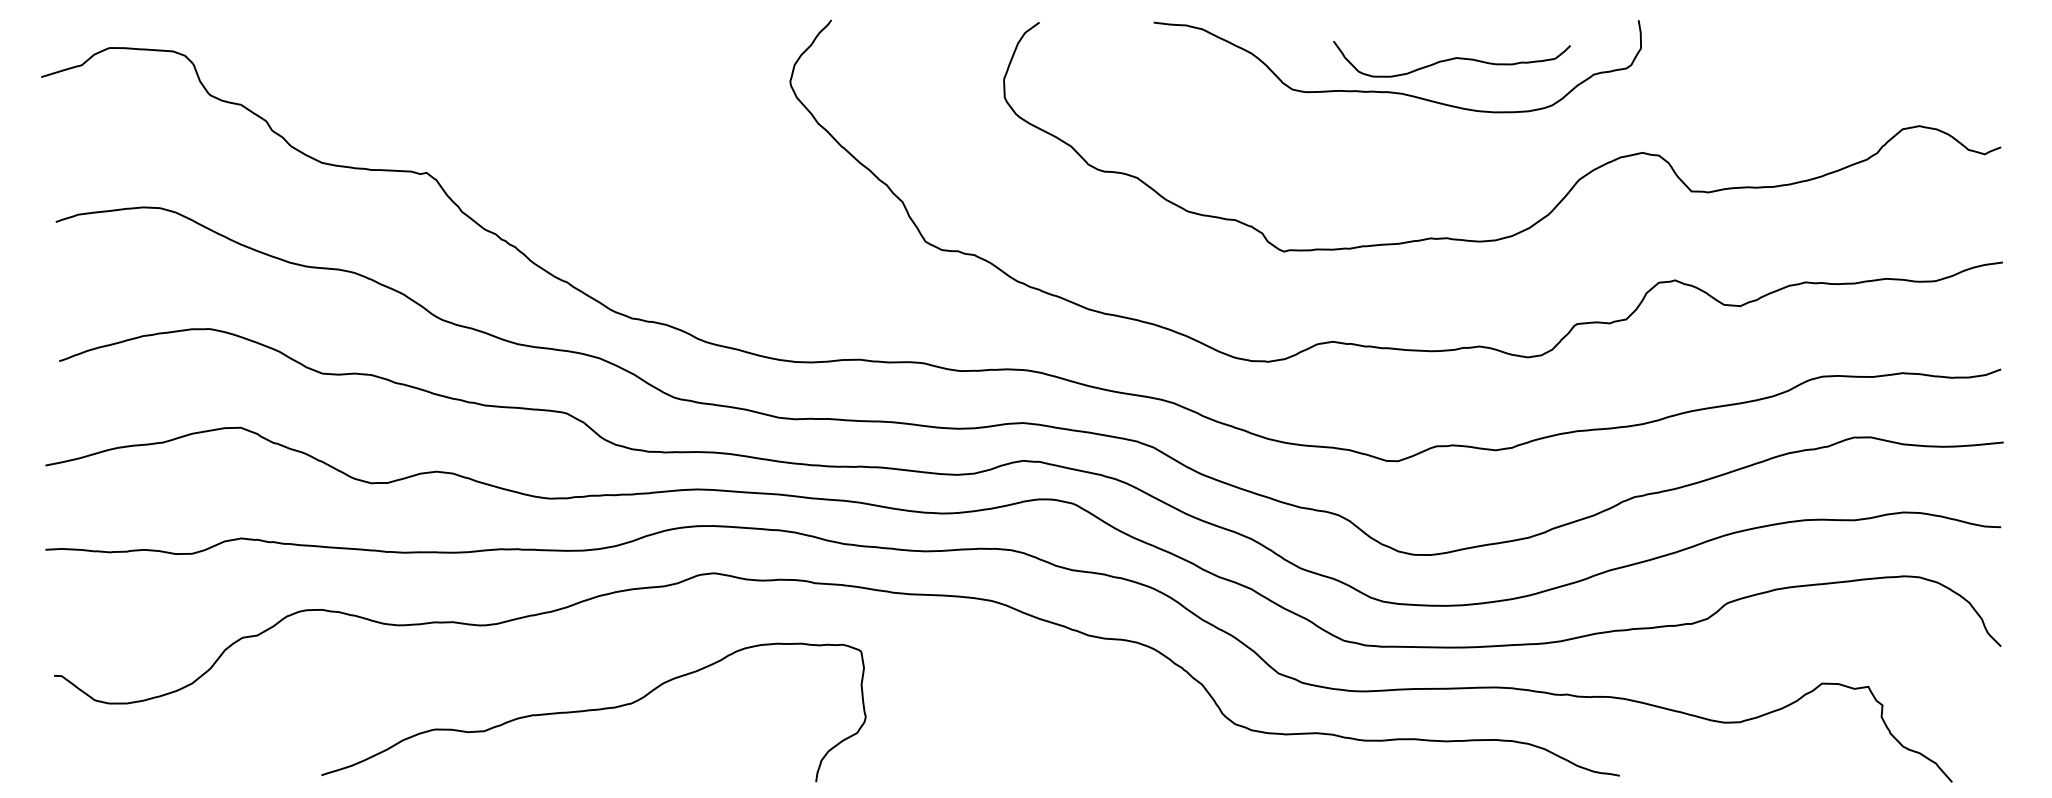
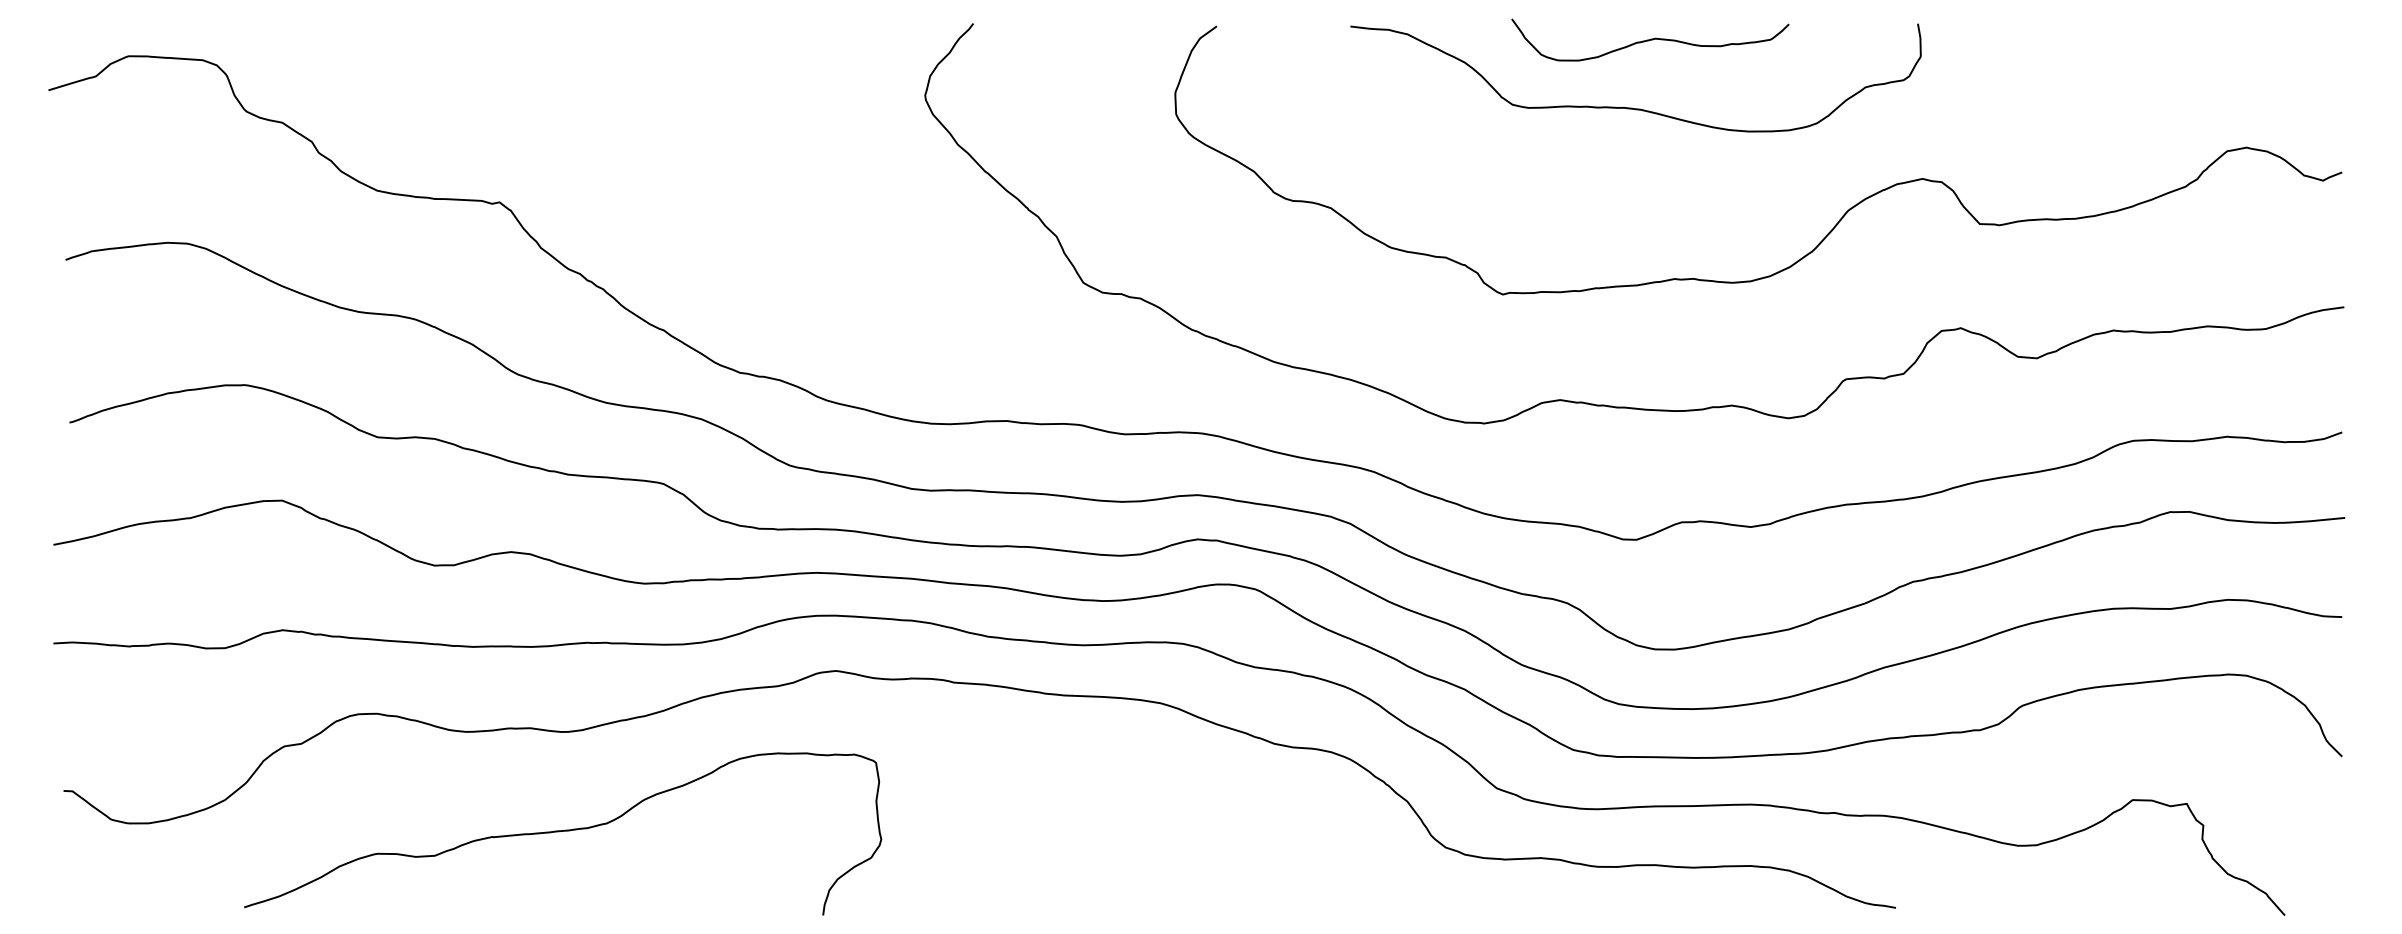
curve: (1451, 59) -> (1649, 40), moved
curve: (593, 710) -> (562, 831), moved

